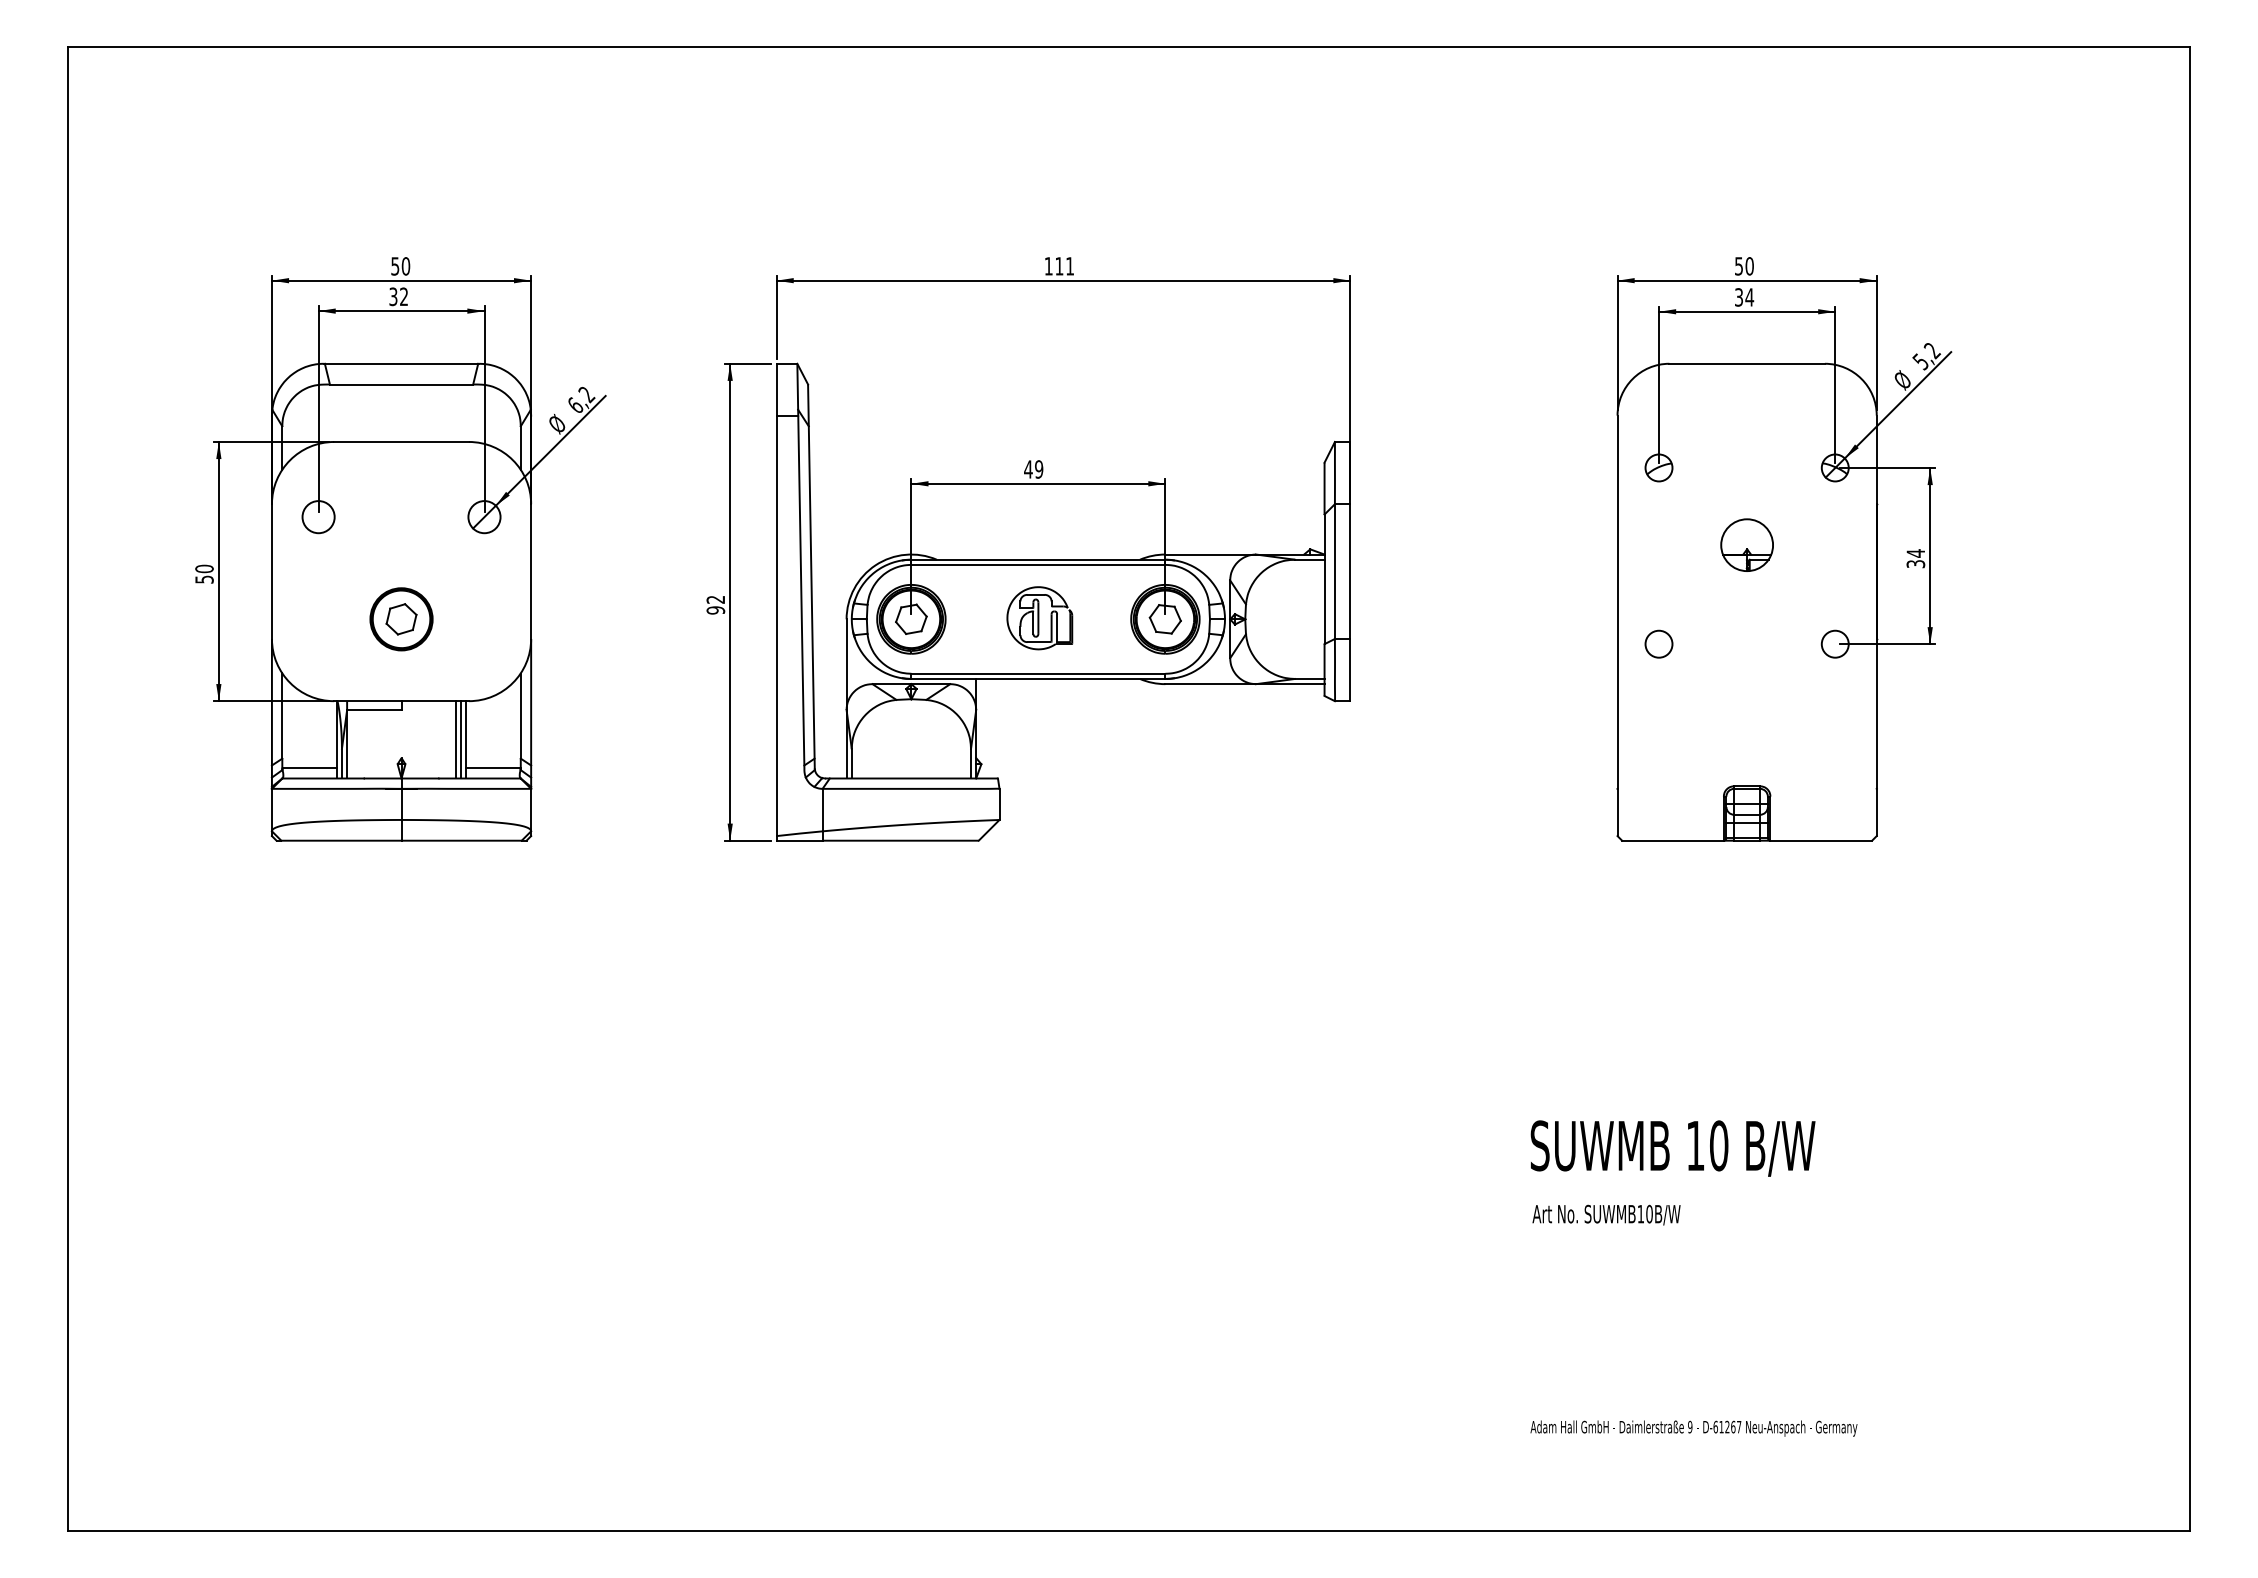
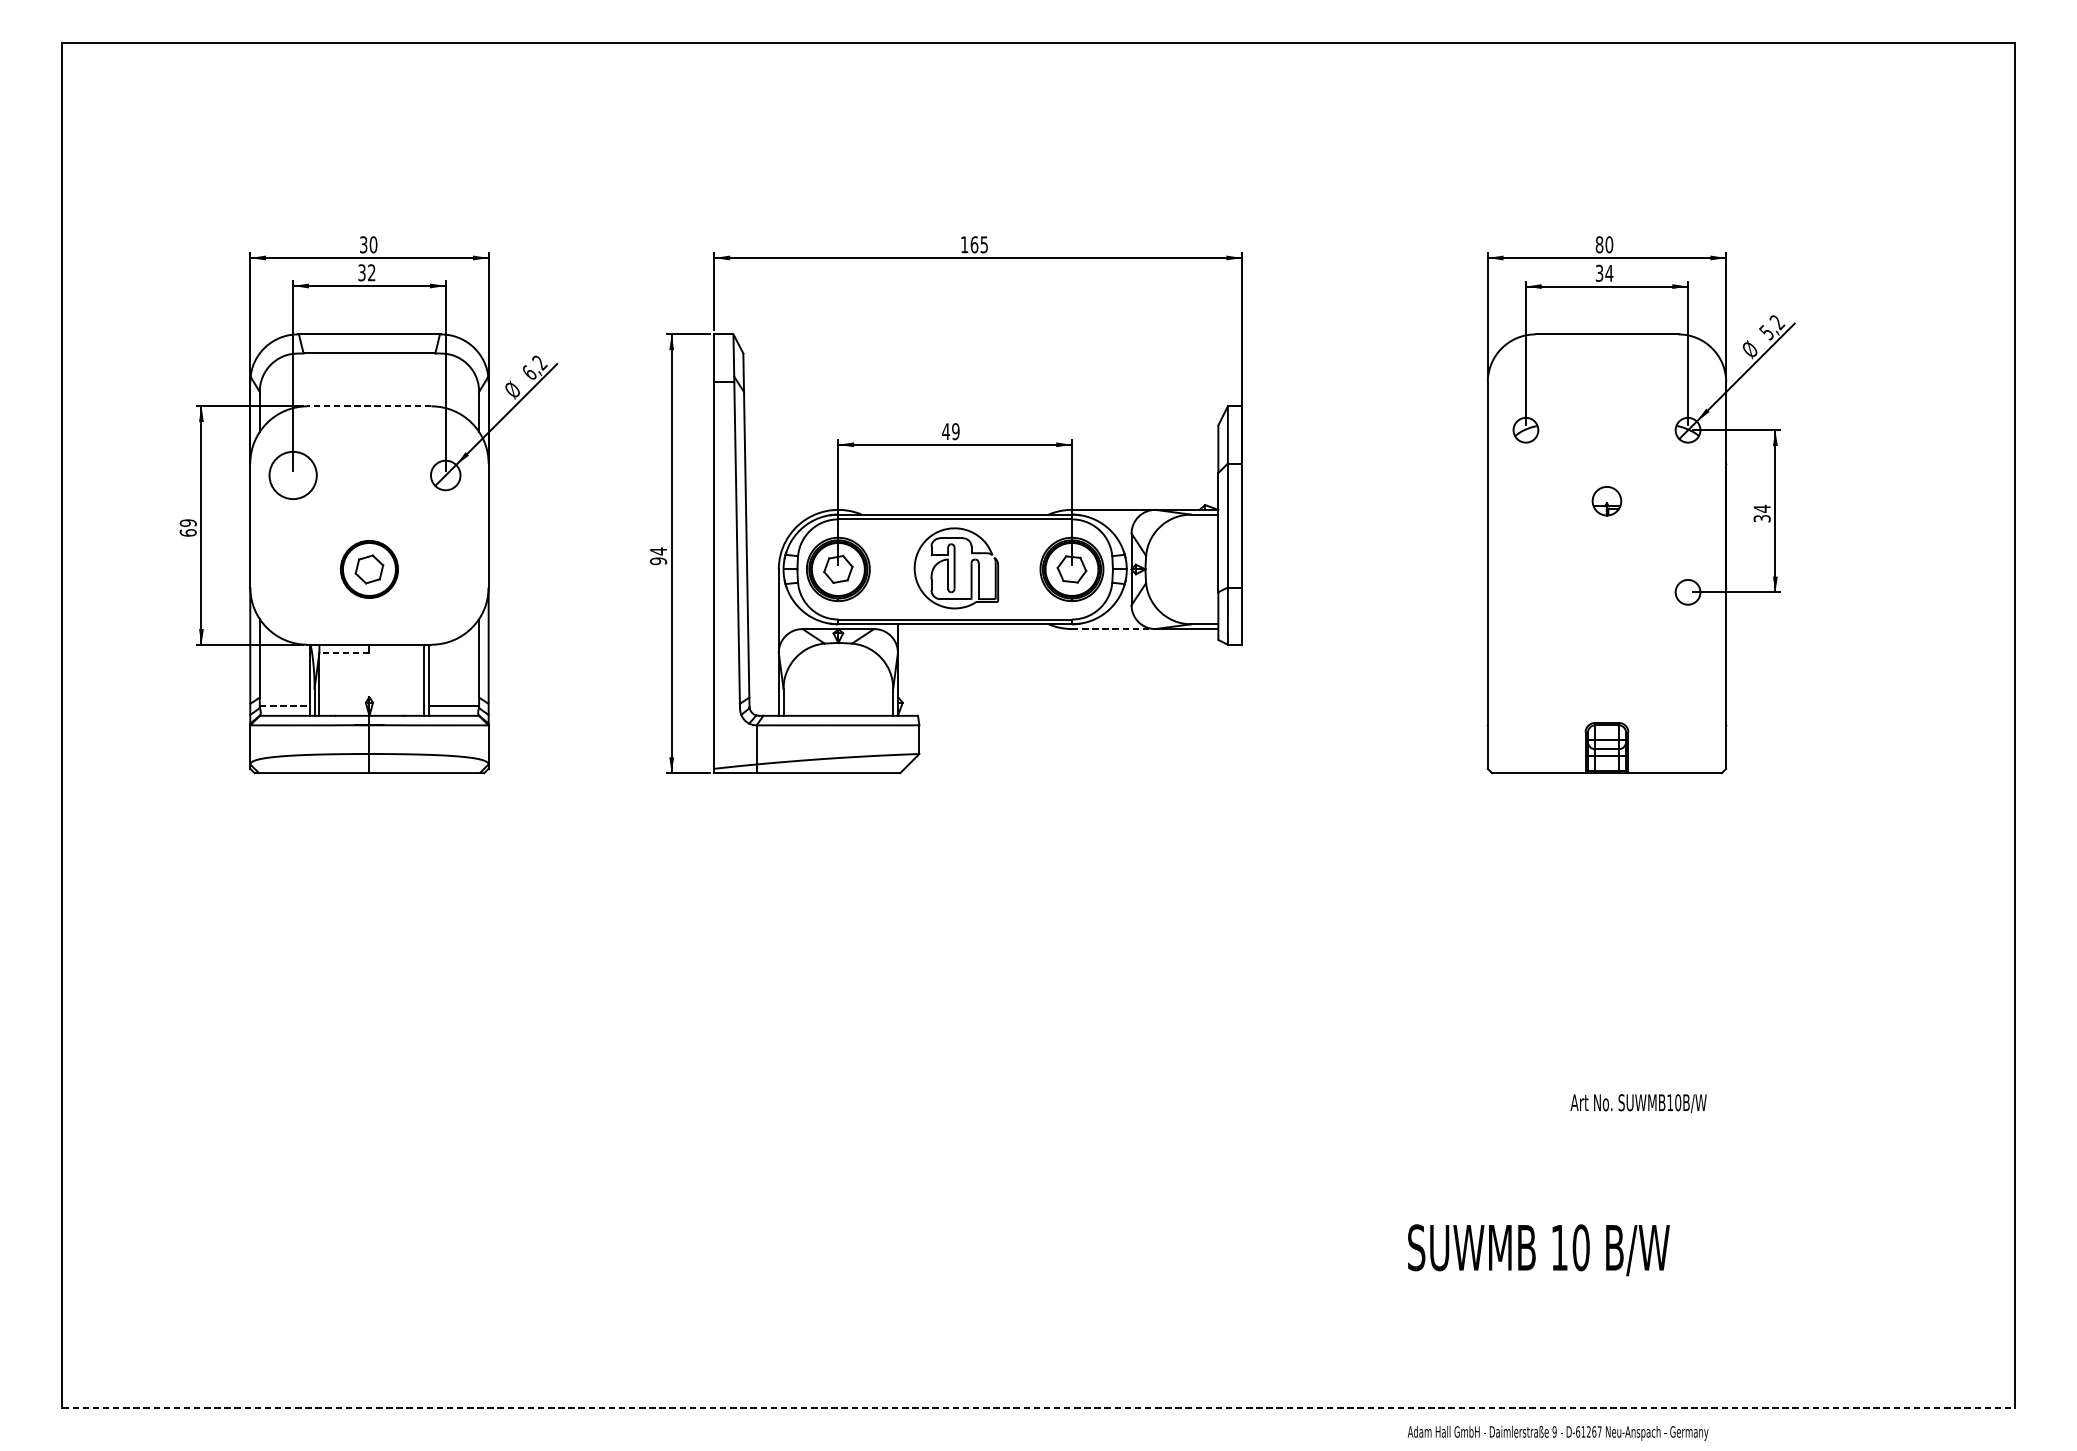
text: (395, 265) -> (363, 244), 50 -> 30
text: (1064, 266) -> (979, 244), 111 -> 165
text: (1739, 266) -> (1599, 244), 50 -> 80
line: (401, 441) -> (369, 405), solid -> dashed
circle: (318, 517) -> (293, 475), size x1.6
part: (1746, 544) -> (1606, 500), size x0.6
text: (204, 574) -> (188, 528), 50 -> 69
text: (715, 599) -> (658, 551), 92 -> 94
part: (1039, 618) -> (956, 568), size x1.4
circle: (1658, 643) -> (1525, 591), removed
line: (1211, 684) -> (1114, 629), solid -> dashed
line: (373, 710) -> (343, 653), solid -> dashed
line: (455, 739) -> (419, 679), removed
line: (310, 768) -> (285, 706), solid -> dashed
text: (1672, 1148) -> (1538, 1250), moved
text: (1606, 1214) -> (1638, 1103), moved
text: (1693, 1428) -> (1557, 1433), moved
line: (1129, 1530) -> (1038, 1407), solid -> dashed

